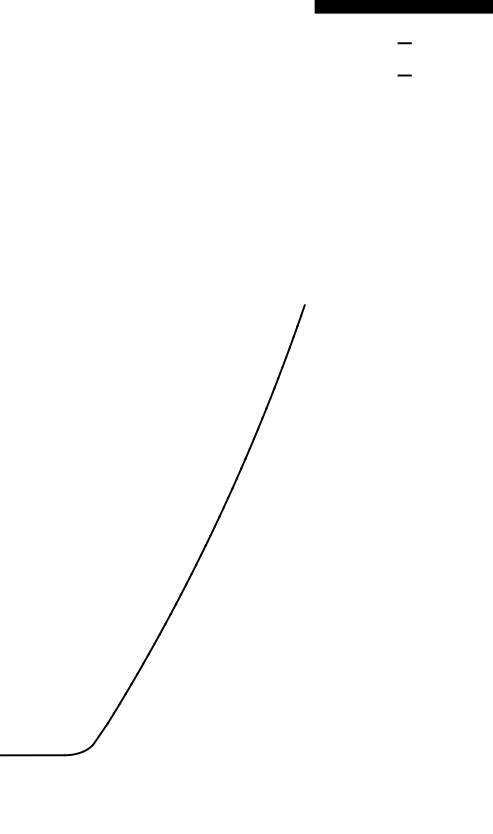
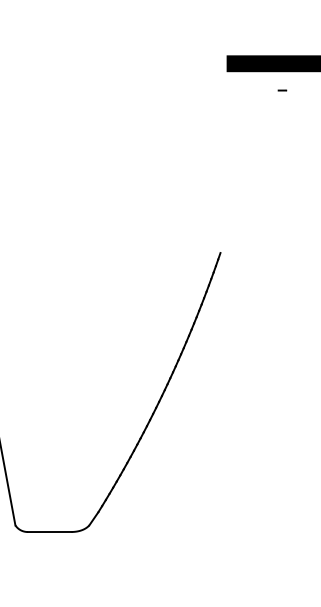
part: (404, 75) -> (282, 110), removed

